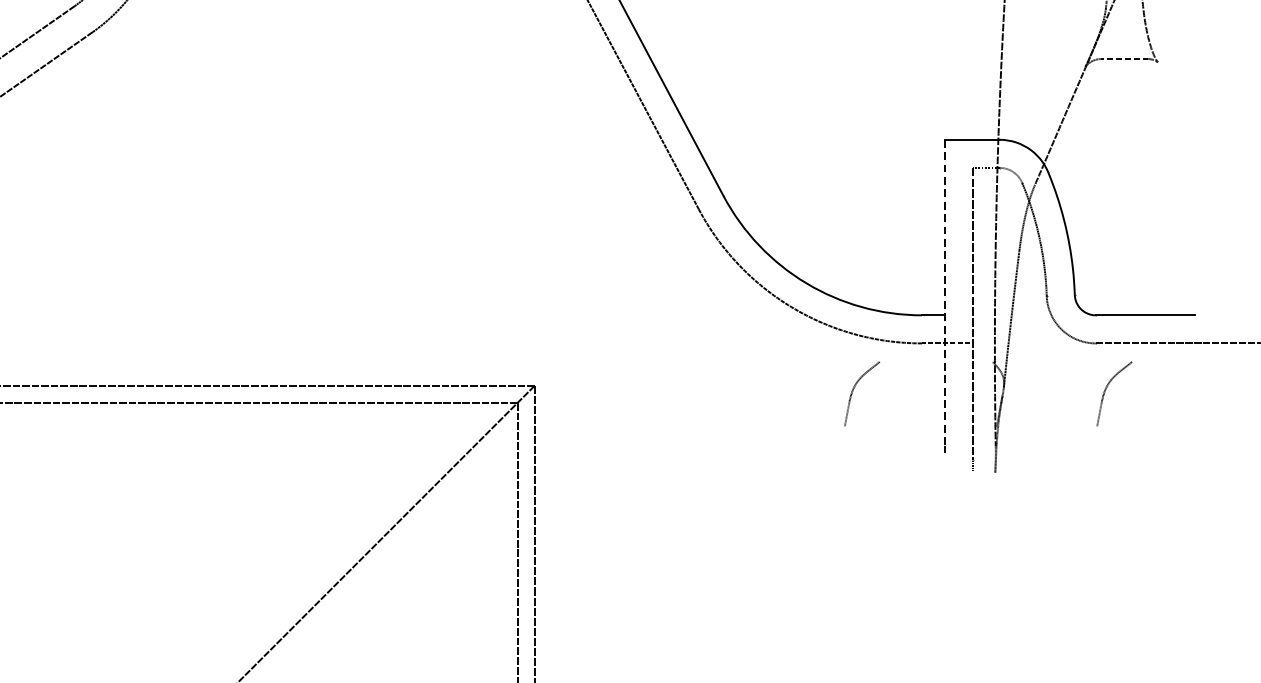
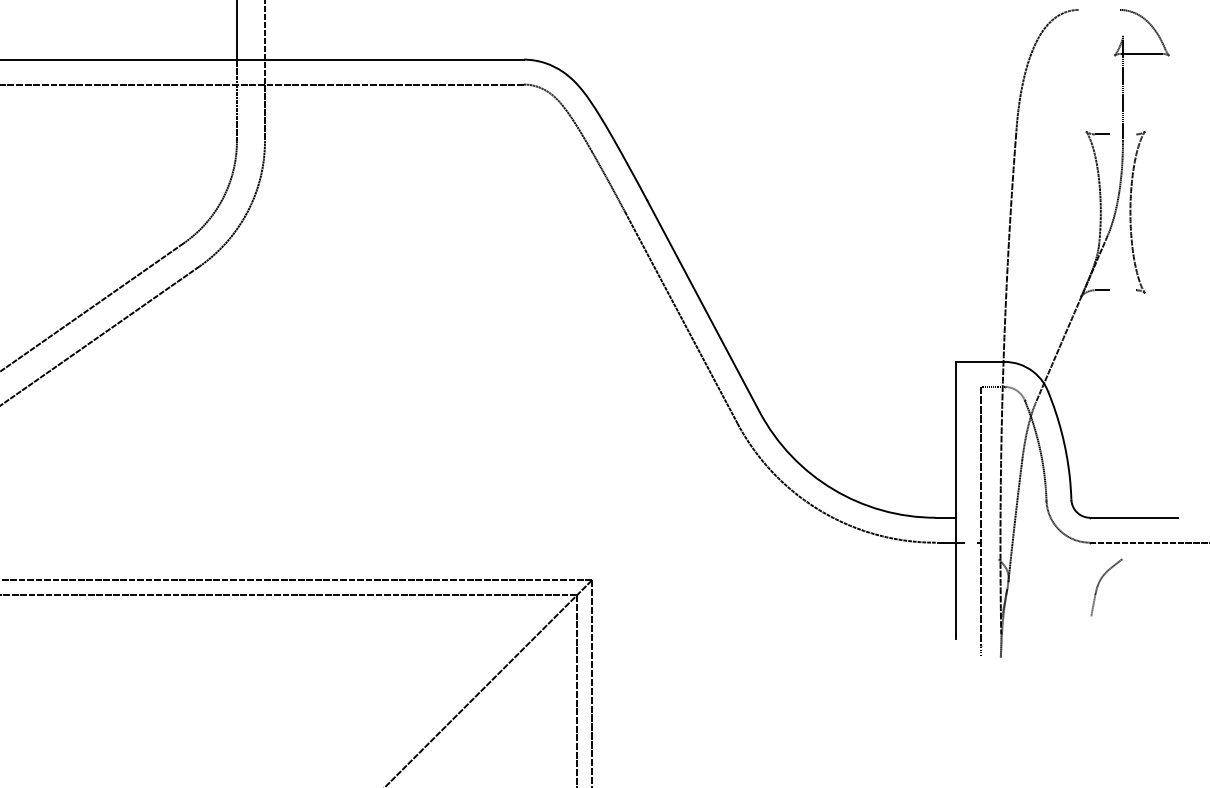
line: (945, 293) -> (956, 498), dashed -> solid
part: (854, 390) -> (875, 584), removed

